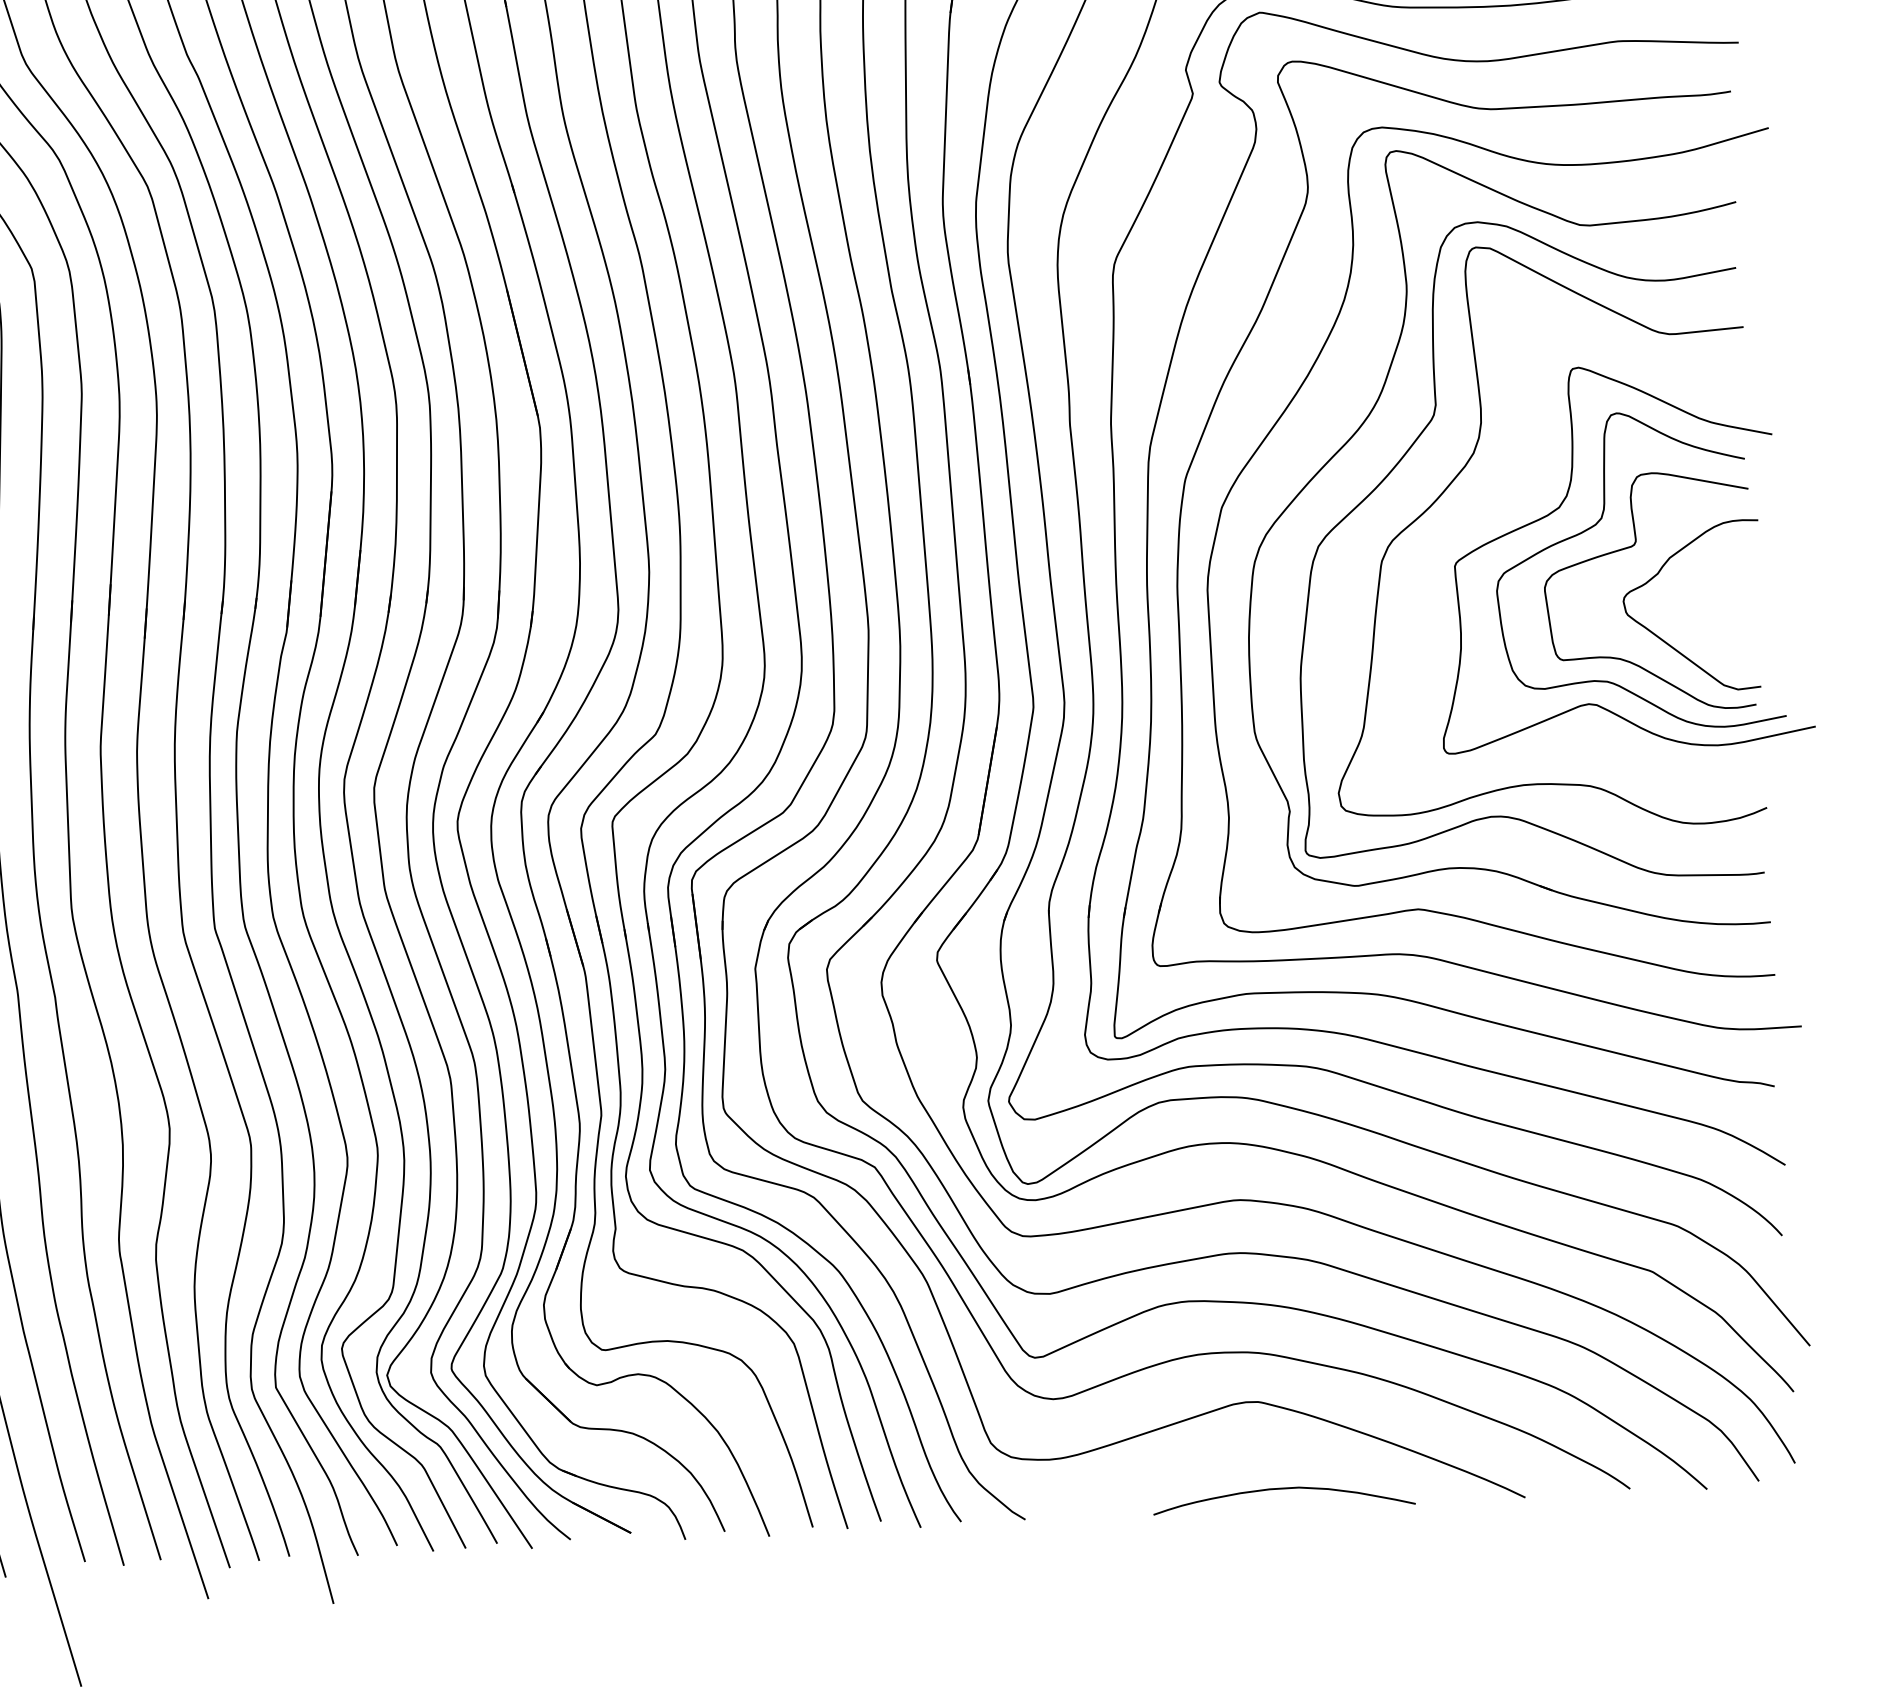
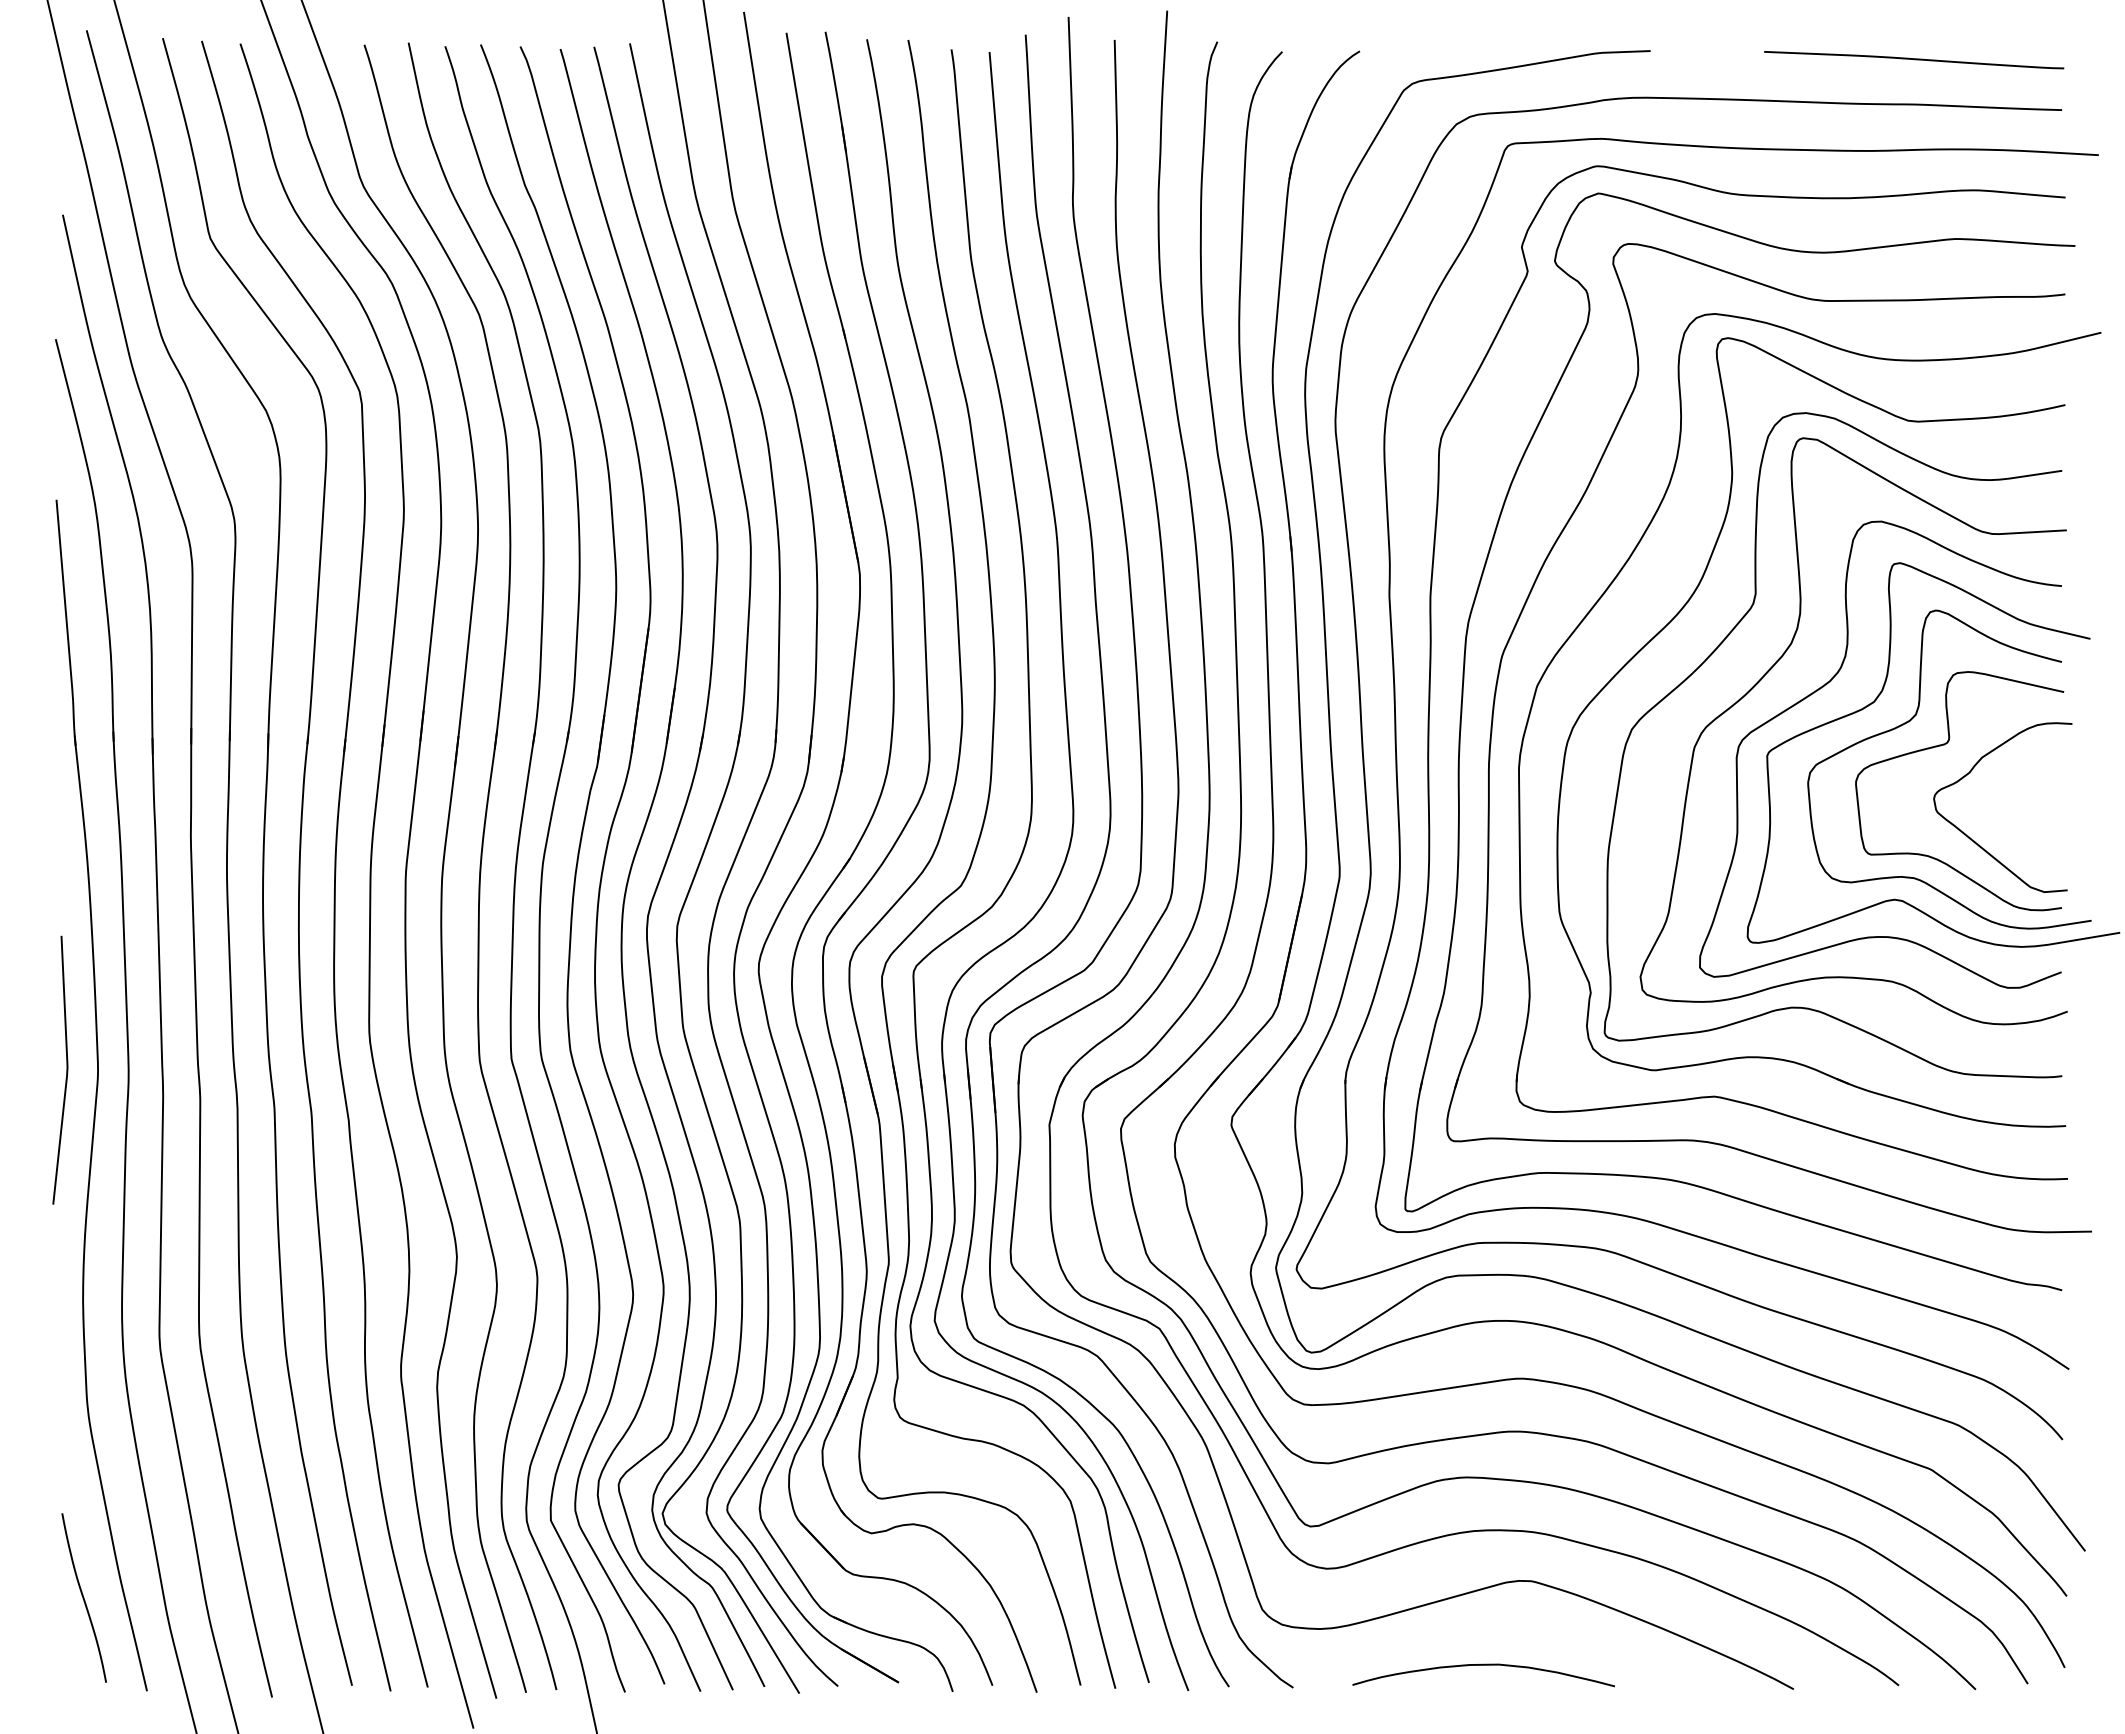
curve: (1514, 490) -> (1830, 682), added
curve: (1283, 1489) -> (1483, 1665), moved

